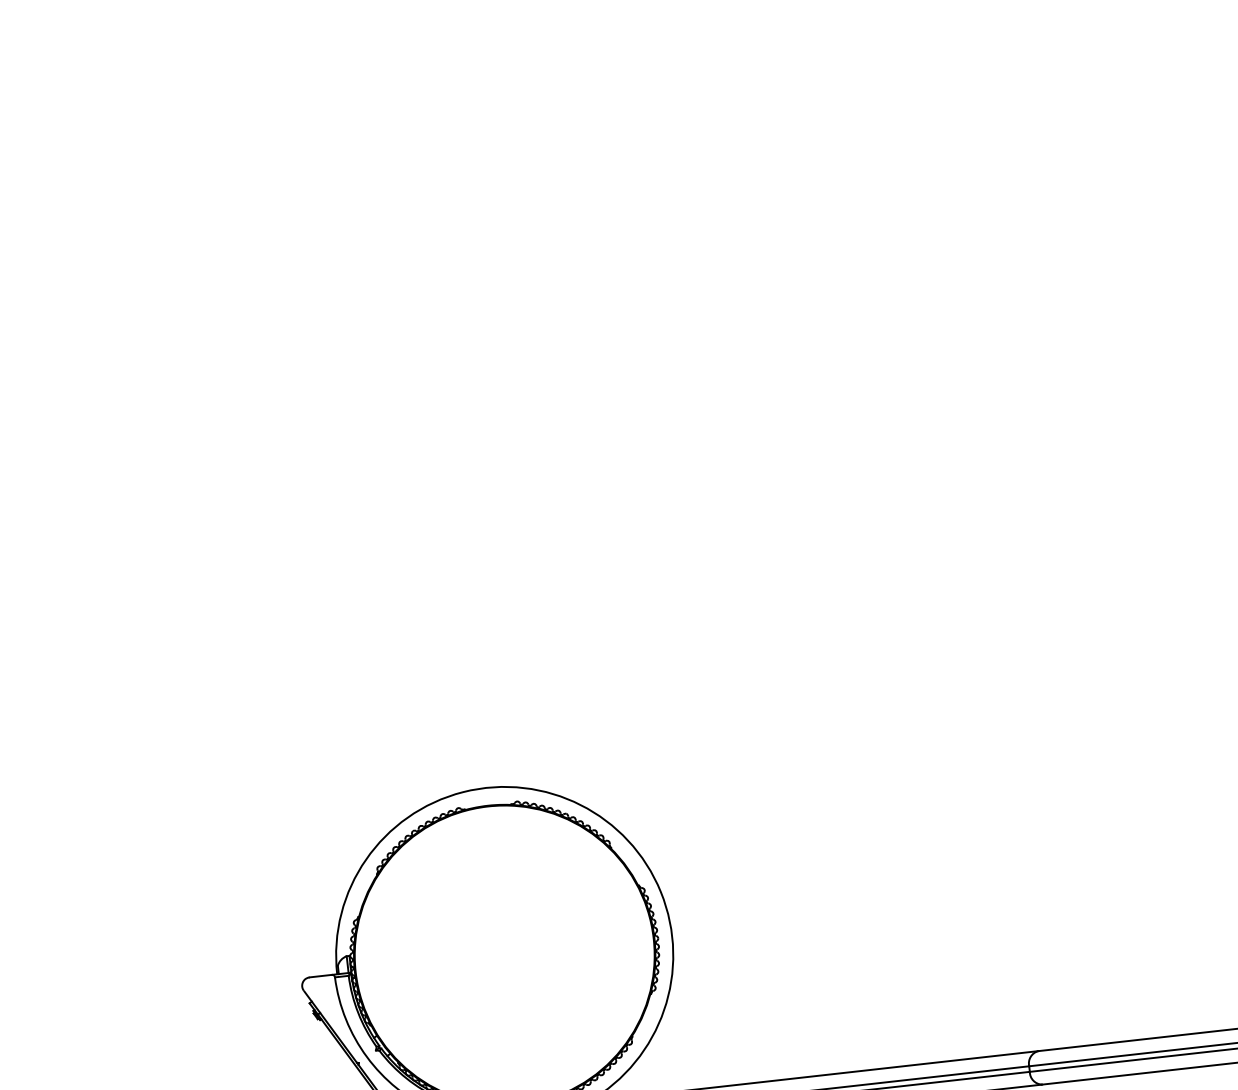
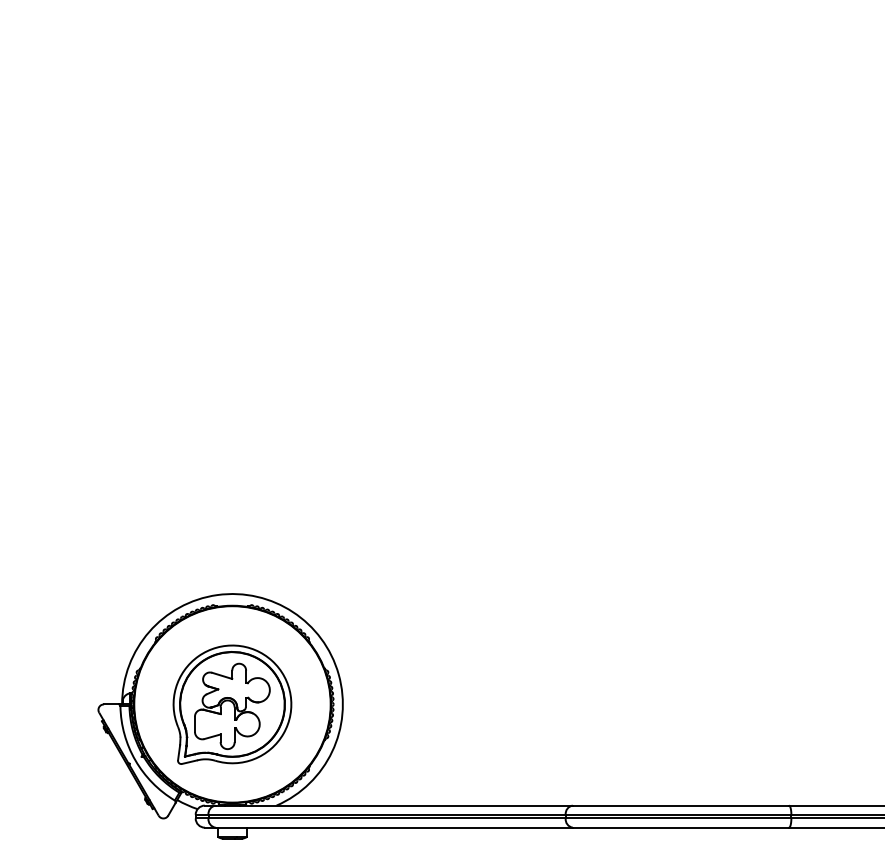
part: (504, 955) -> (232, 704), added

